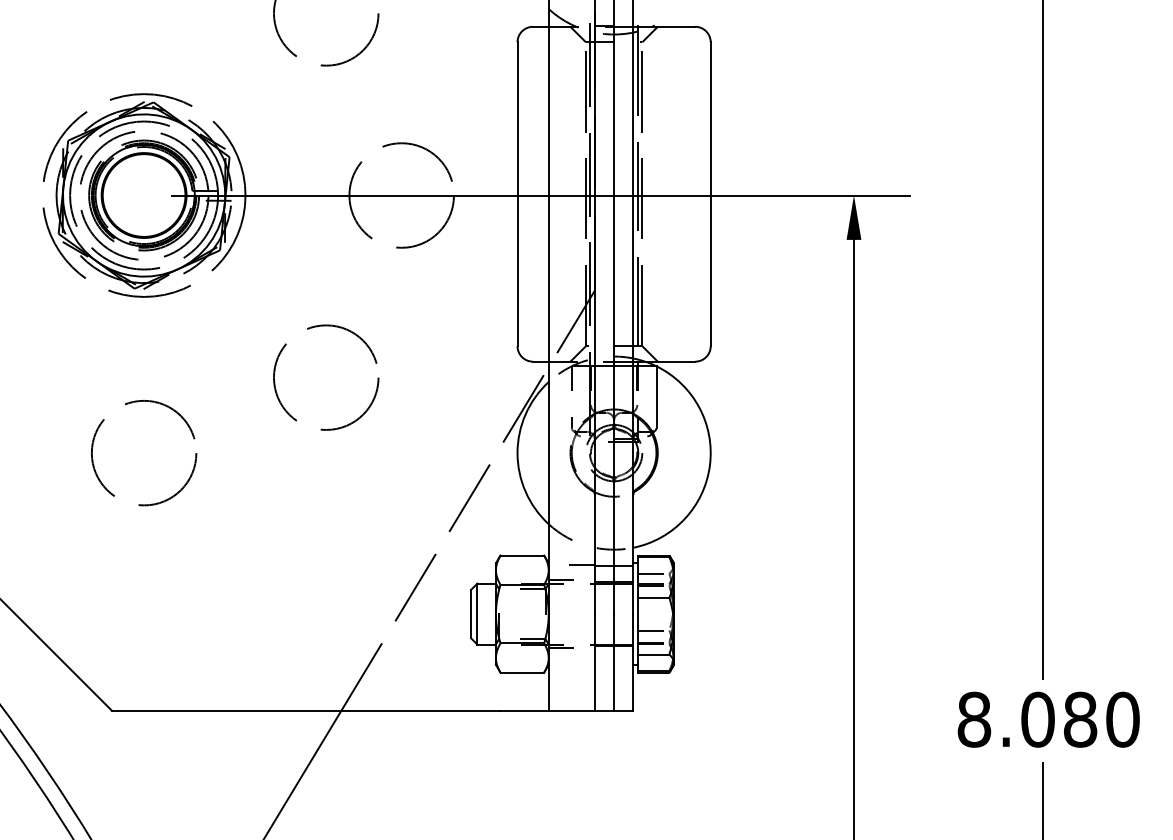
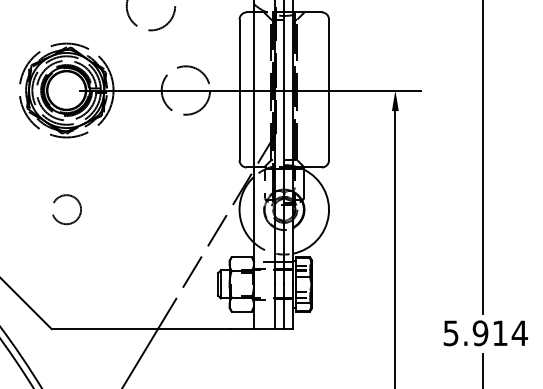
circle: (325, 376) -> (150, 174), removed
circle: (143, 452) -> (66, 209), size x0.6
text: (1048, 720) -> (485, 333), 8.080 -> 5.914

